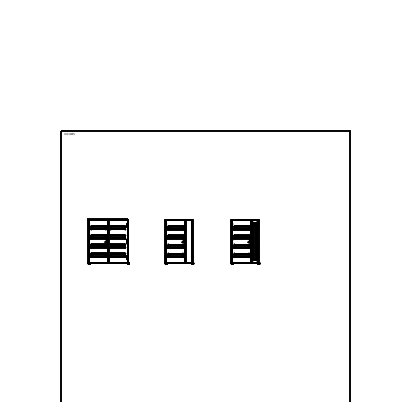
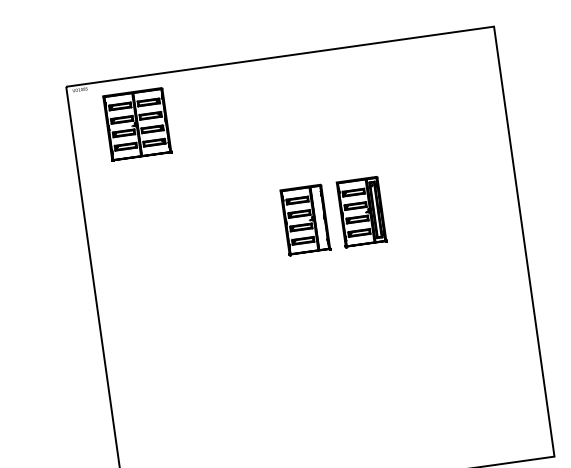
part: (108, 241) -> (137, 124), moved
part: (179, 241) -> (306, 219), moved

